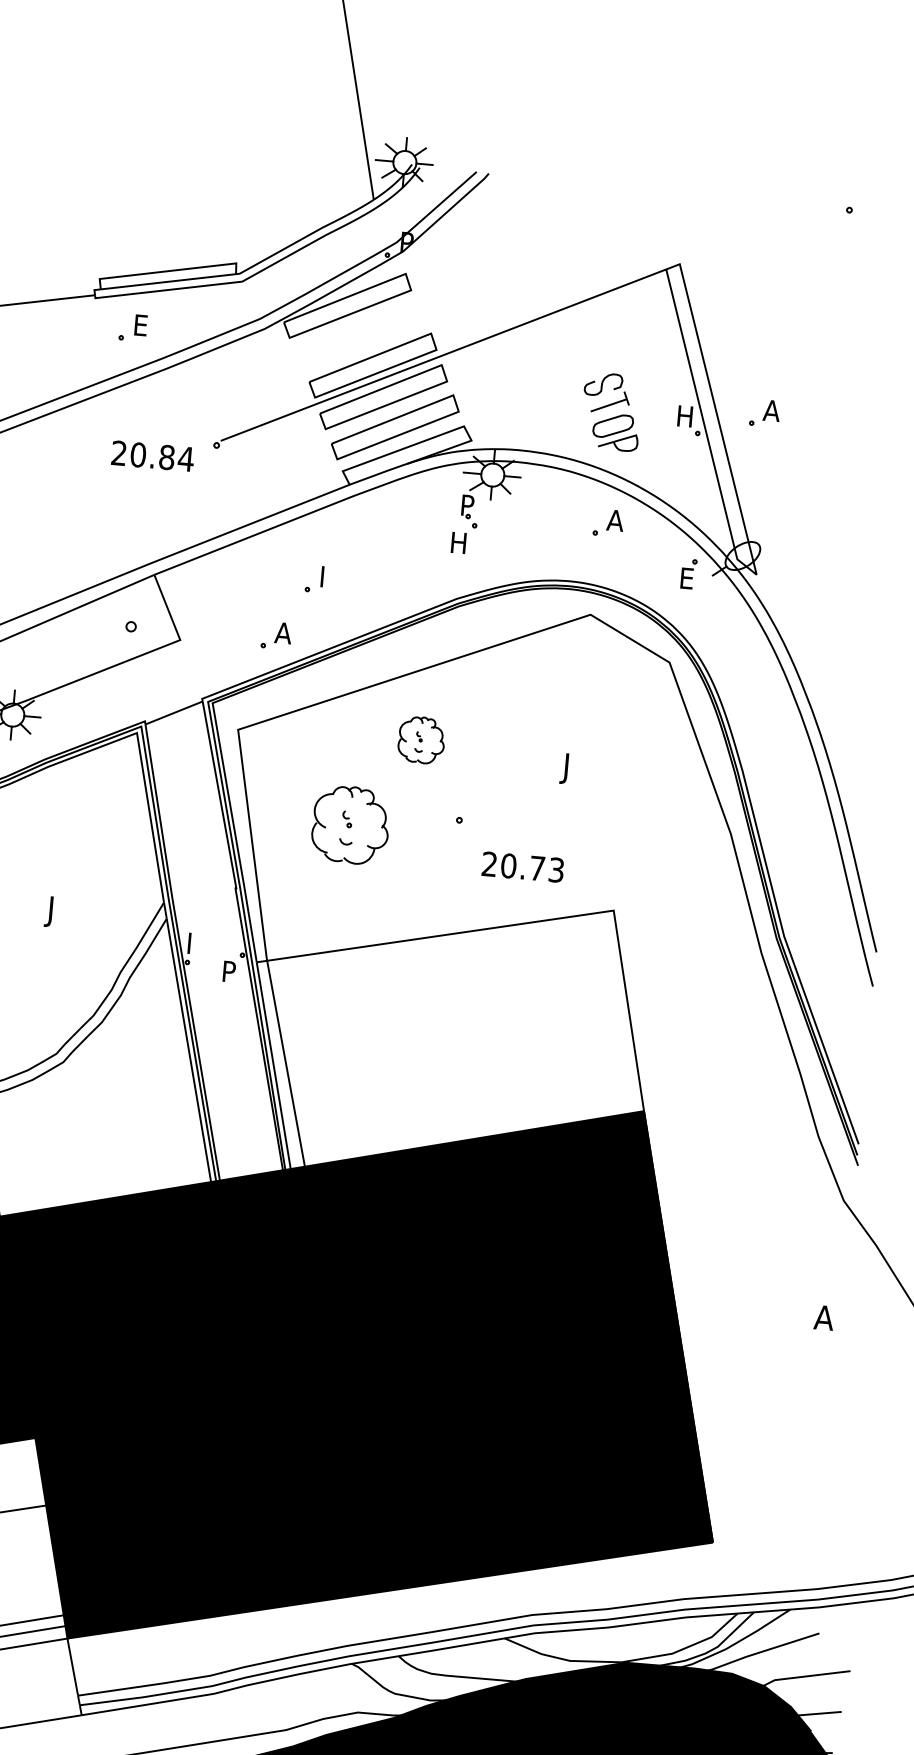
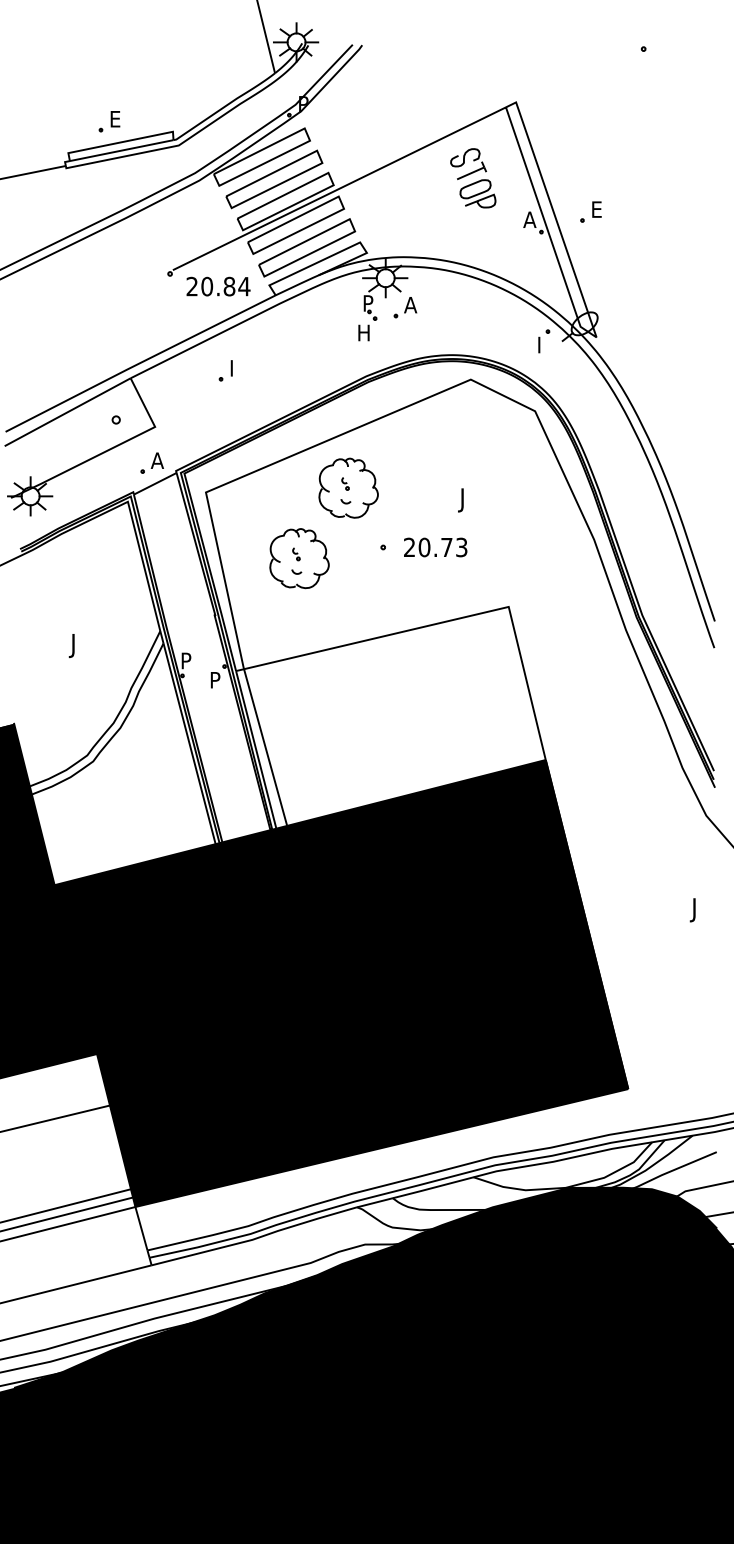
part: (133, 327) -> (109, 121), moved
part: (361, 335) -> (274, 179), added
text: (770, 410) -> (596, 209), A -> E
part: (611, 412) -> (473, 178), moved
text: (683, 415) -> (529, 219), H -> A
text: (152, 456) -> (218, 286), moved
part: (608, 523) -> (405, 307), moved
text: (687, 577) -> (543, 344), E -> I
part: (314, 578) -> (225, 370), moved
part: (275, 634) -> (151, 462), moved
part: (421, 739) -> (348, 487), size x1.67
text: (522, 867) -> (435, 547), moved
text: (195, 939) -> (187, 657), I -> P
text: (821, 1321) -> (697, 910), A -> J

